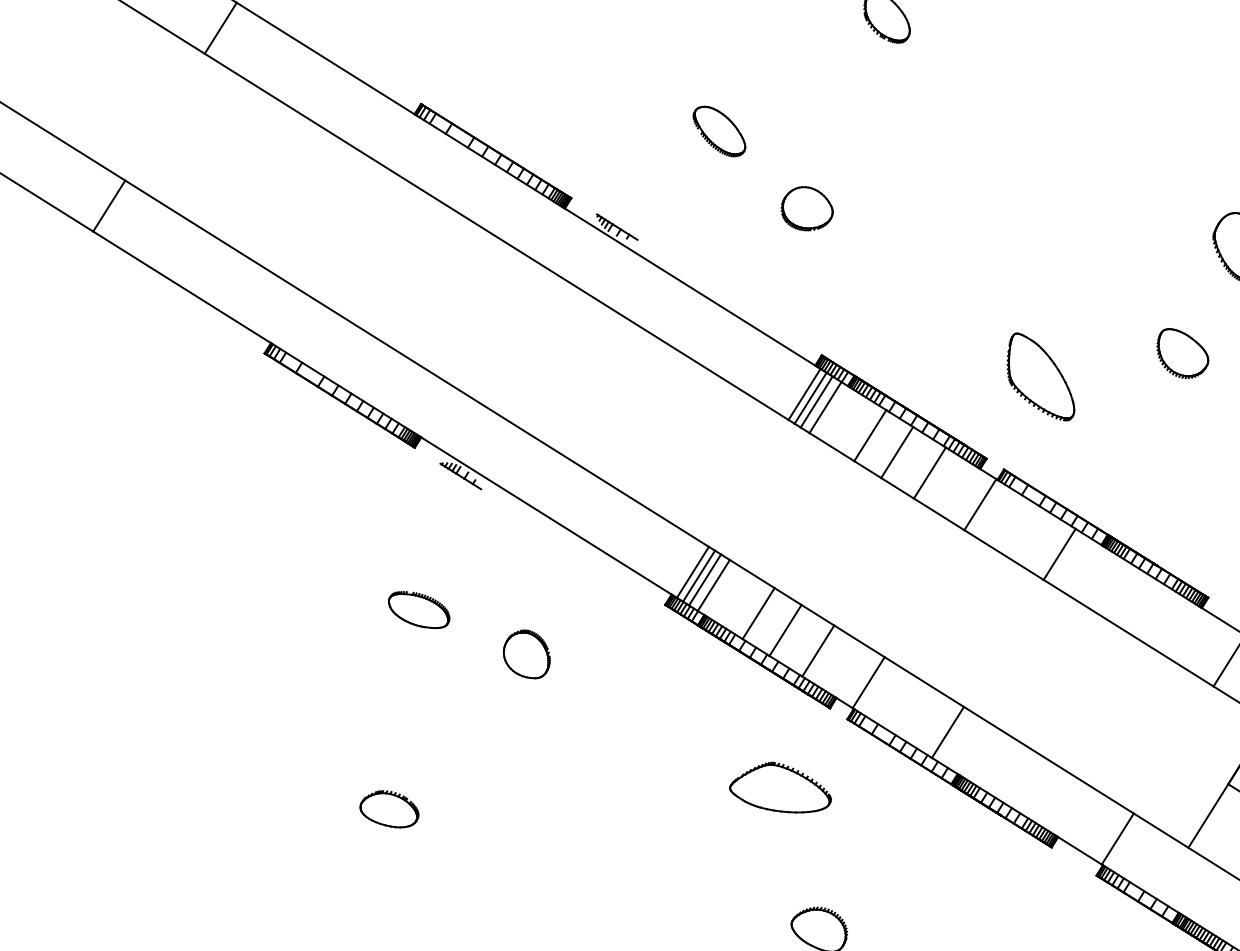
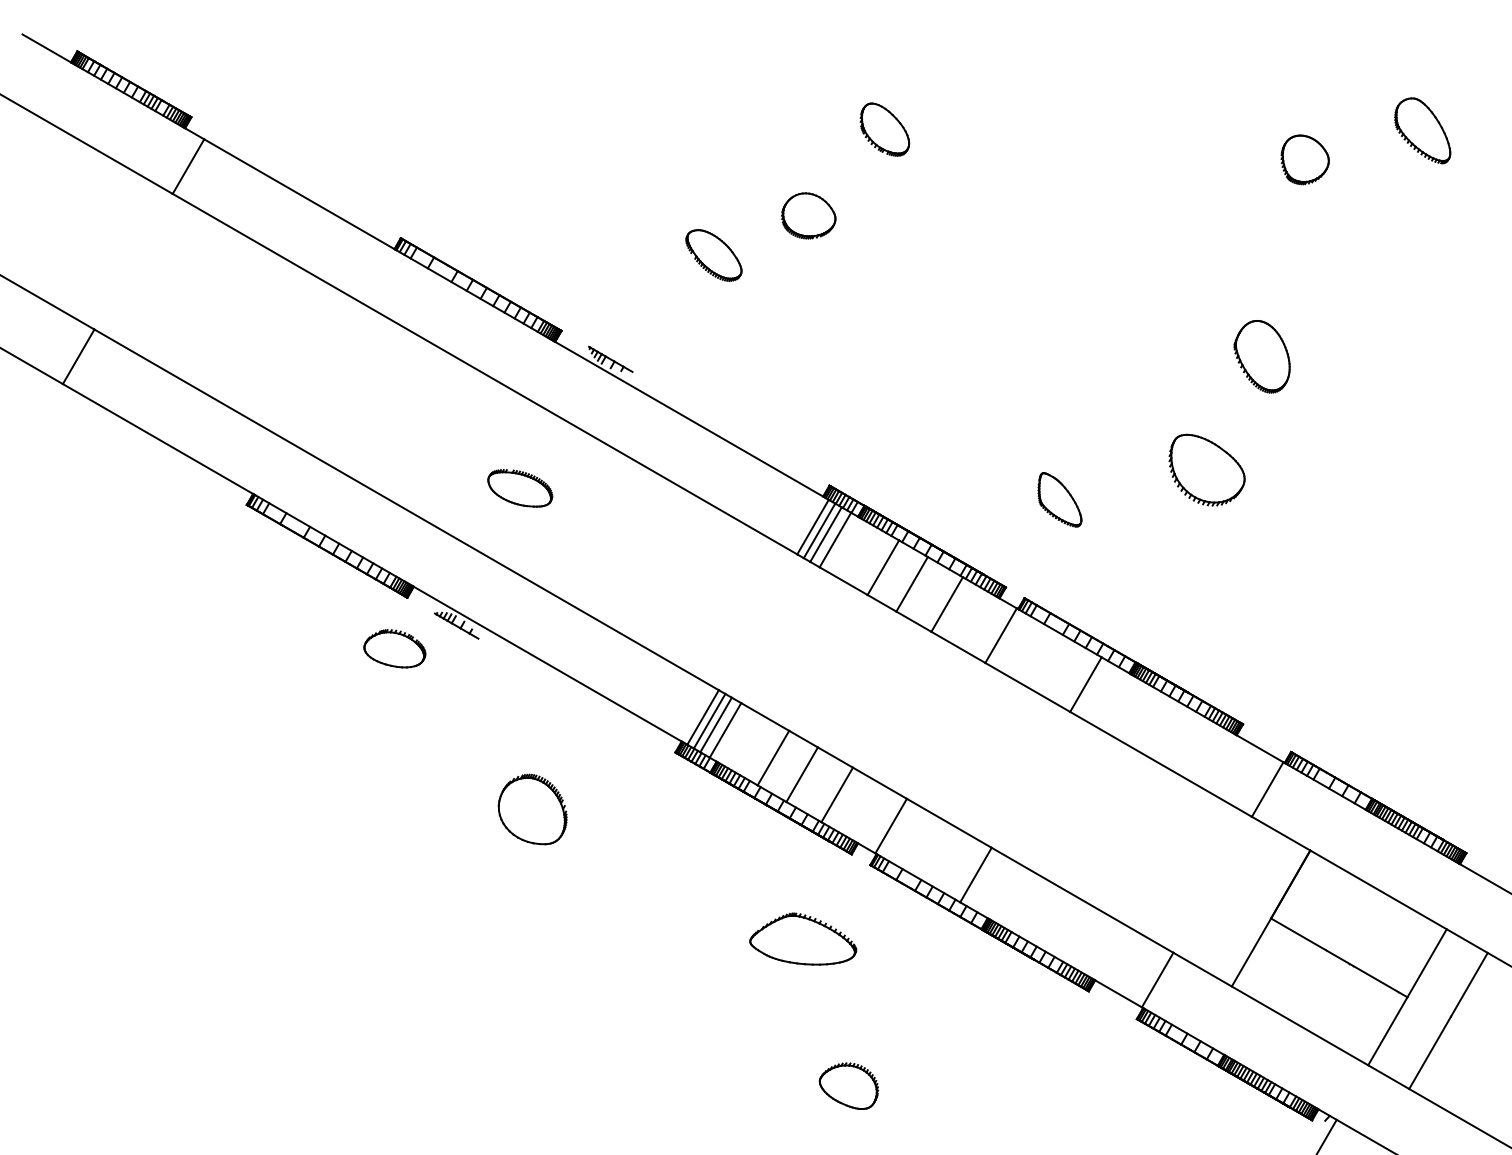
part: (807, 208) -> (808, 215), moved
part: (1182, 353) -> (1206, 469), size x1.4
part: (1040, 376) -> (1059, 499), size x0.6
part: (419, 610) -> (520, 488), moved
part: (526, 654) -> (532, 809), size x1.4
part: (389, 808) -> (394, 648), moved

